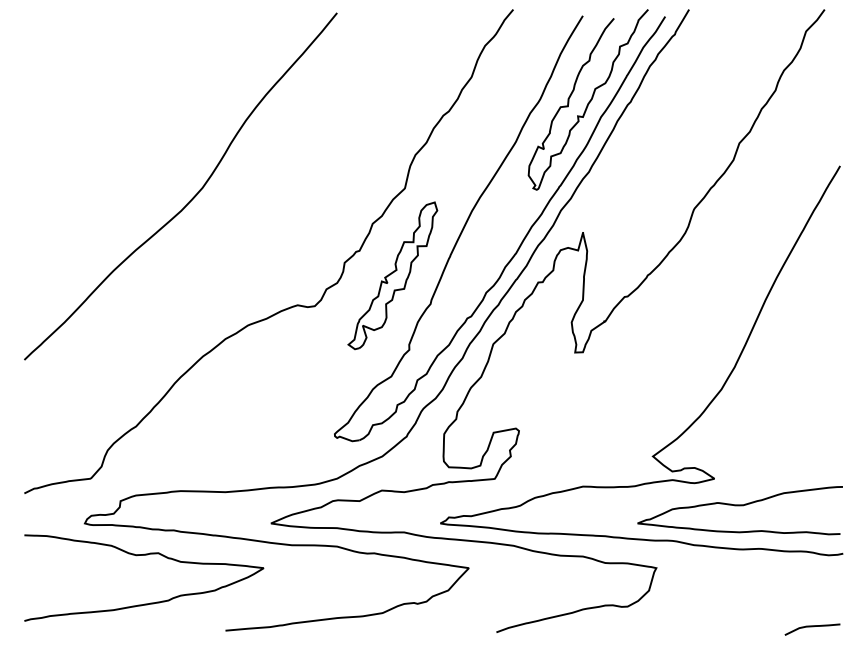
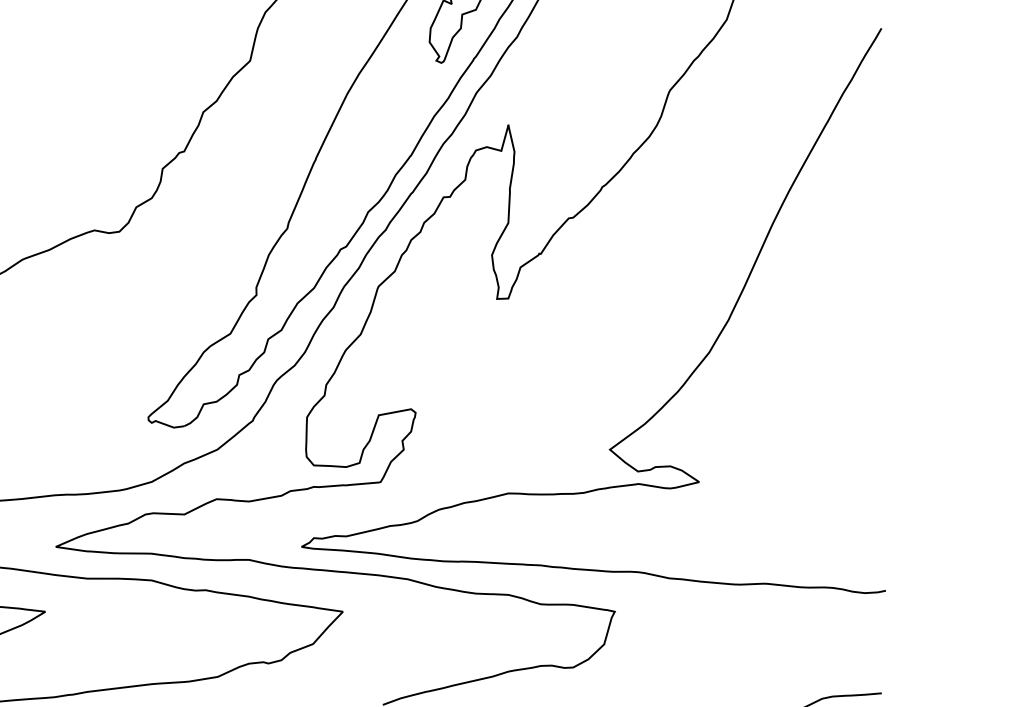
part: (392, 275) -> (232, 187), removed
curve: (739, 506) -> (735, 522), removed

